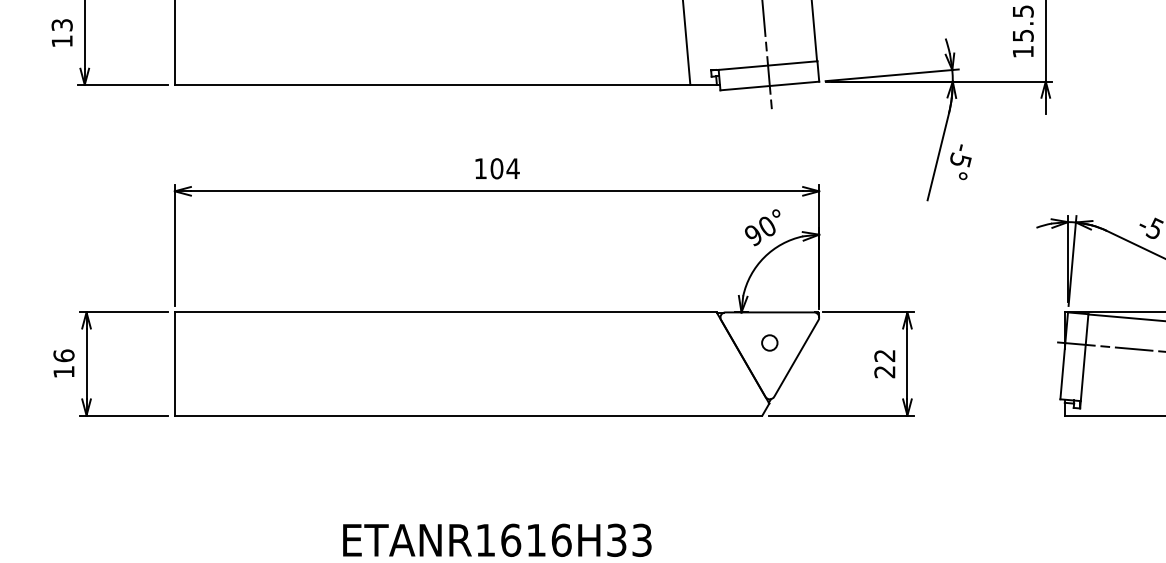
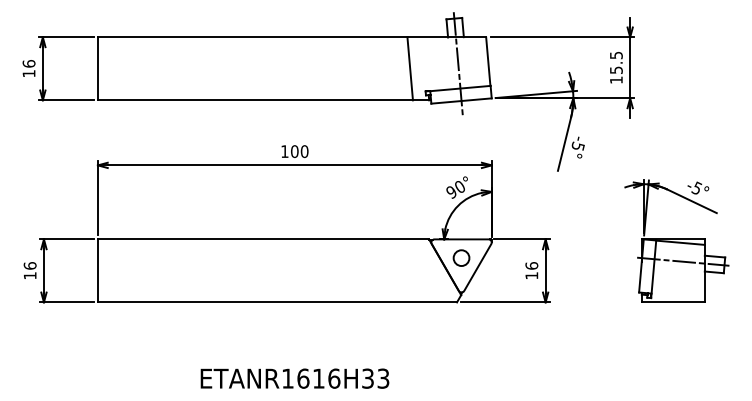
text: (61, 24) -> (28, 63), 13 -> 16
text: (512, 168) -> (304, 151), 104 -> 100
circle: (769, 342) -> (461, 257), size x1.67
text: (884, 363) -> (531, 270), 22 -> 16

